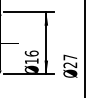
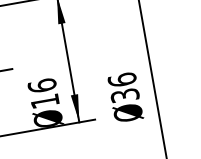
text: (70, 60) -> (123, 85), 27 -> 36

